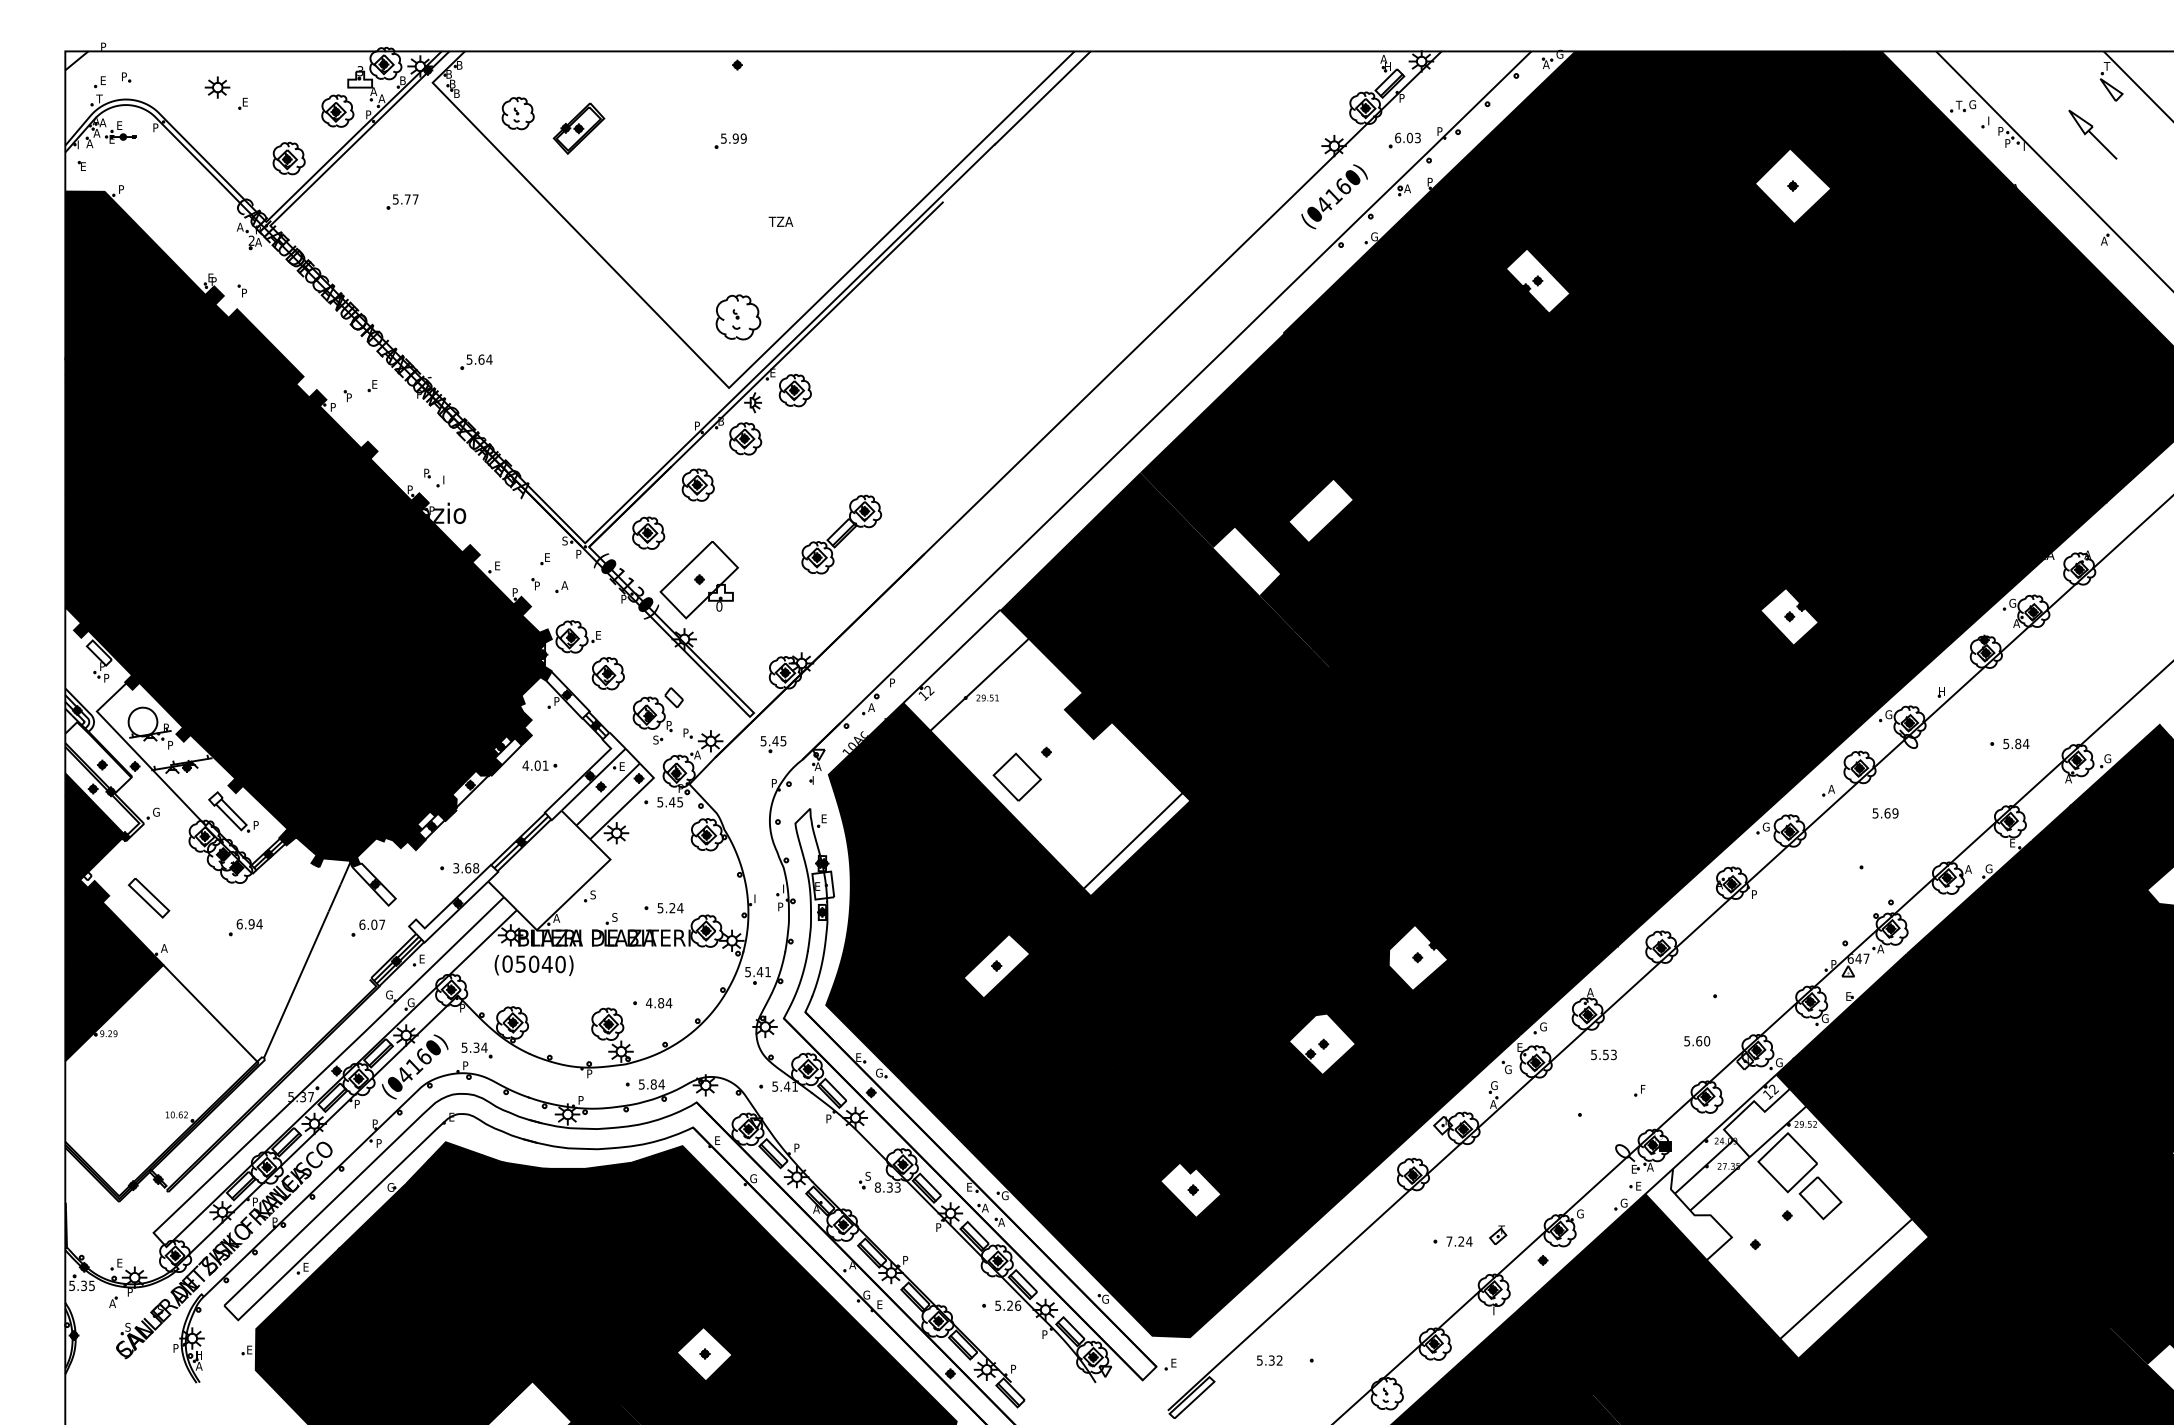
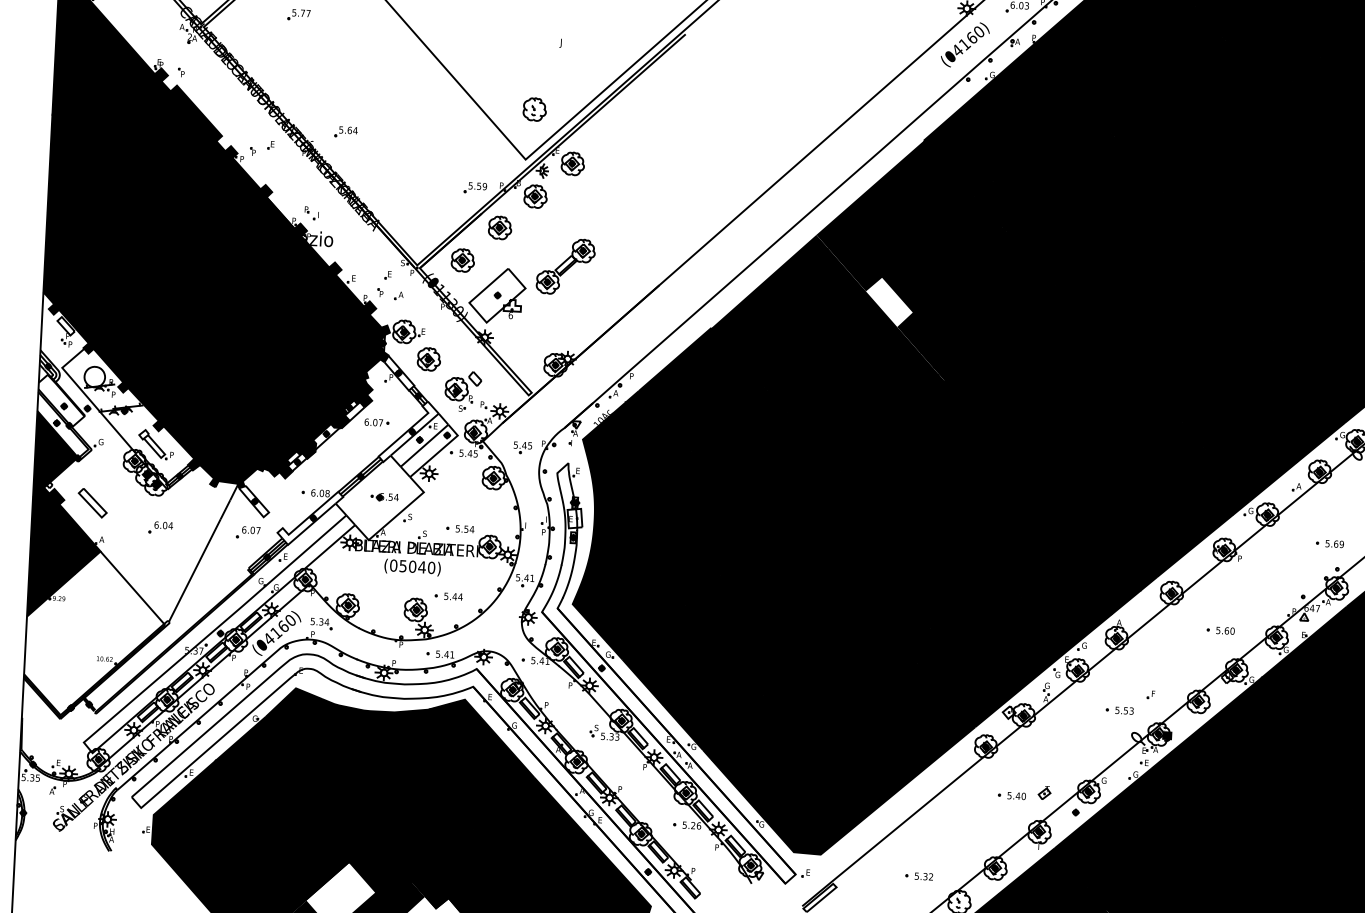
fill: (1792, 186) -> (1292, 54), added
text: (780, 222) -> (568, 43), TZA -> J
fill: (1537, 280) -> (1107, 112), added
part: (737, 317) -> (534, 109), size x0.71
part: (661, 430) -> (475, 187), added
fill: (1321, 510) -> (944, 268), added
part: (841, 534) -> (565, 266), moved
text: (719, 606) -> (510, 315), 0 -> 6
fill: (1789, 616) -> (1275, 361), added
part: (773, 744) -> (522, 447), moved
fill: (1046, 752) -> (739, 431), added
text: (535, 765) -> (373, 422), 4.01 -> 6.07
text: (1885, 813) -> (1334, 544), moved
text: (462, 868) -> (317, 493), 3.68 -> 6.08
part: (555, 869) -> (384, 497), added
text: (672, 908) -> (466, 529), 5.24 -> 5.54
text: (251, 924) -> (165, 525), 6.94 -> 6.04
fill: (1418, 957) -> (997, 591), added
text: (533, 964) -> (412, 566), moved
fill: (996, 966) -> (695, 582), added
text: (654, 1003) -> (450, 596), 4.84 -> 5.44
text: (1697, 1041) -> (1225, 631), moved
fill: (1322, 1044) -> (925, 650), added
text: (1603, 1054) -> (1124, 710), moved
text: (657, 1084) -> (449, 654), 5.84 -> 5.41
text: (877, 1187) -> (602, 736), 8.33 -> 5.33
fill: (1190, 1190) -> (826, 749), added
fill: (1787, 1216) -> (1252, 789), added
text: (1459, 1241) -> (1016, 795), 7.24 -> 5.40
fill: (704, 1353) -> (473, 848), added
text: (1269, 1360) -> (923, 876), moved

